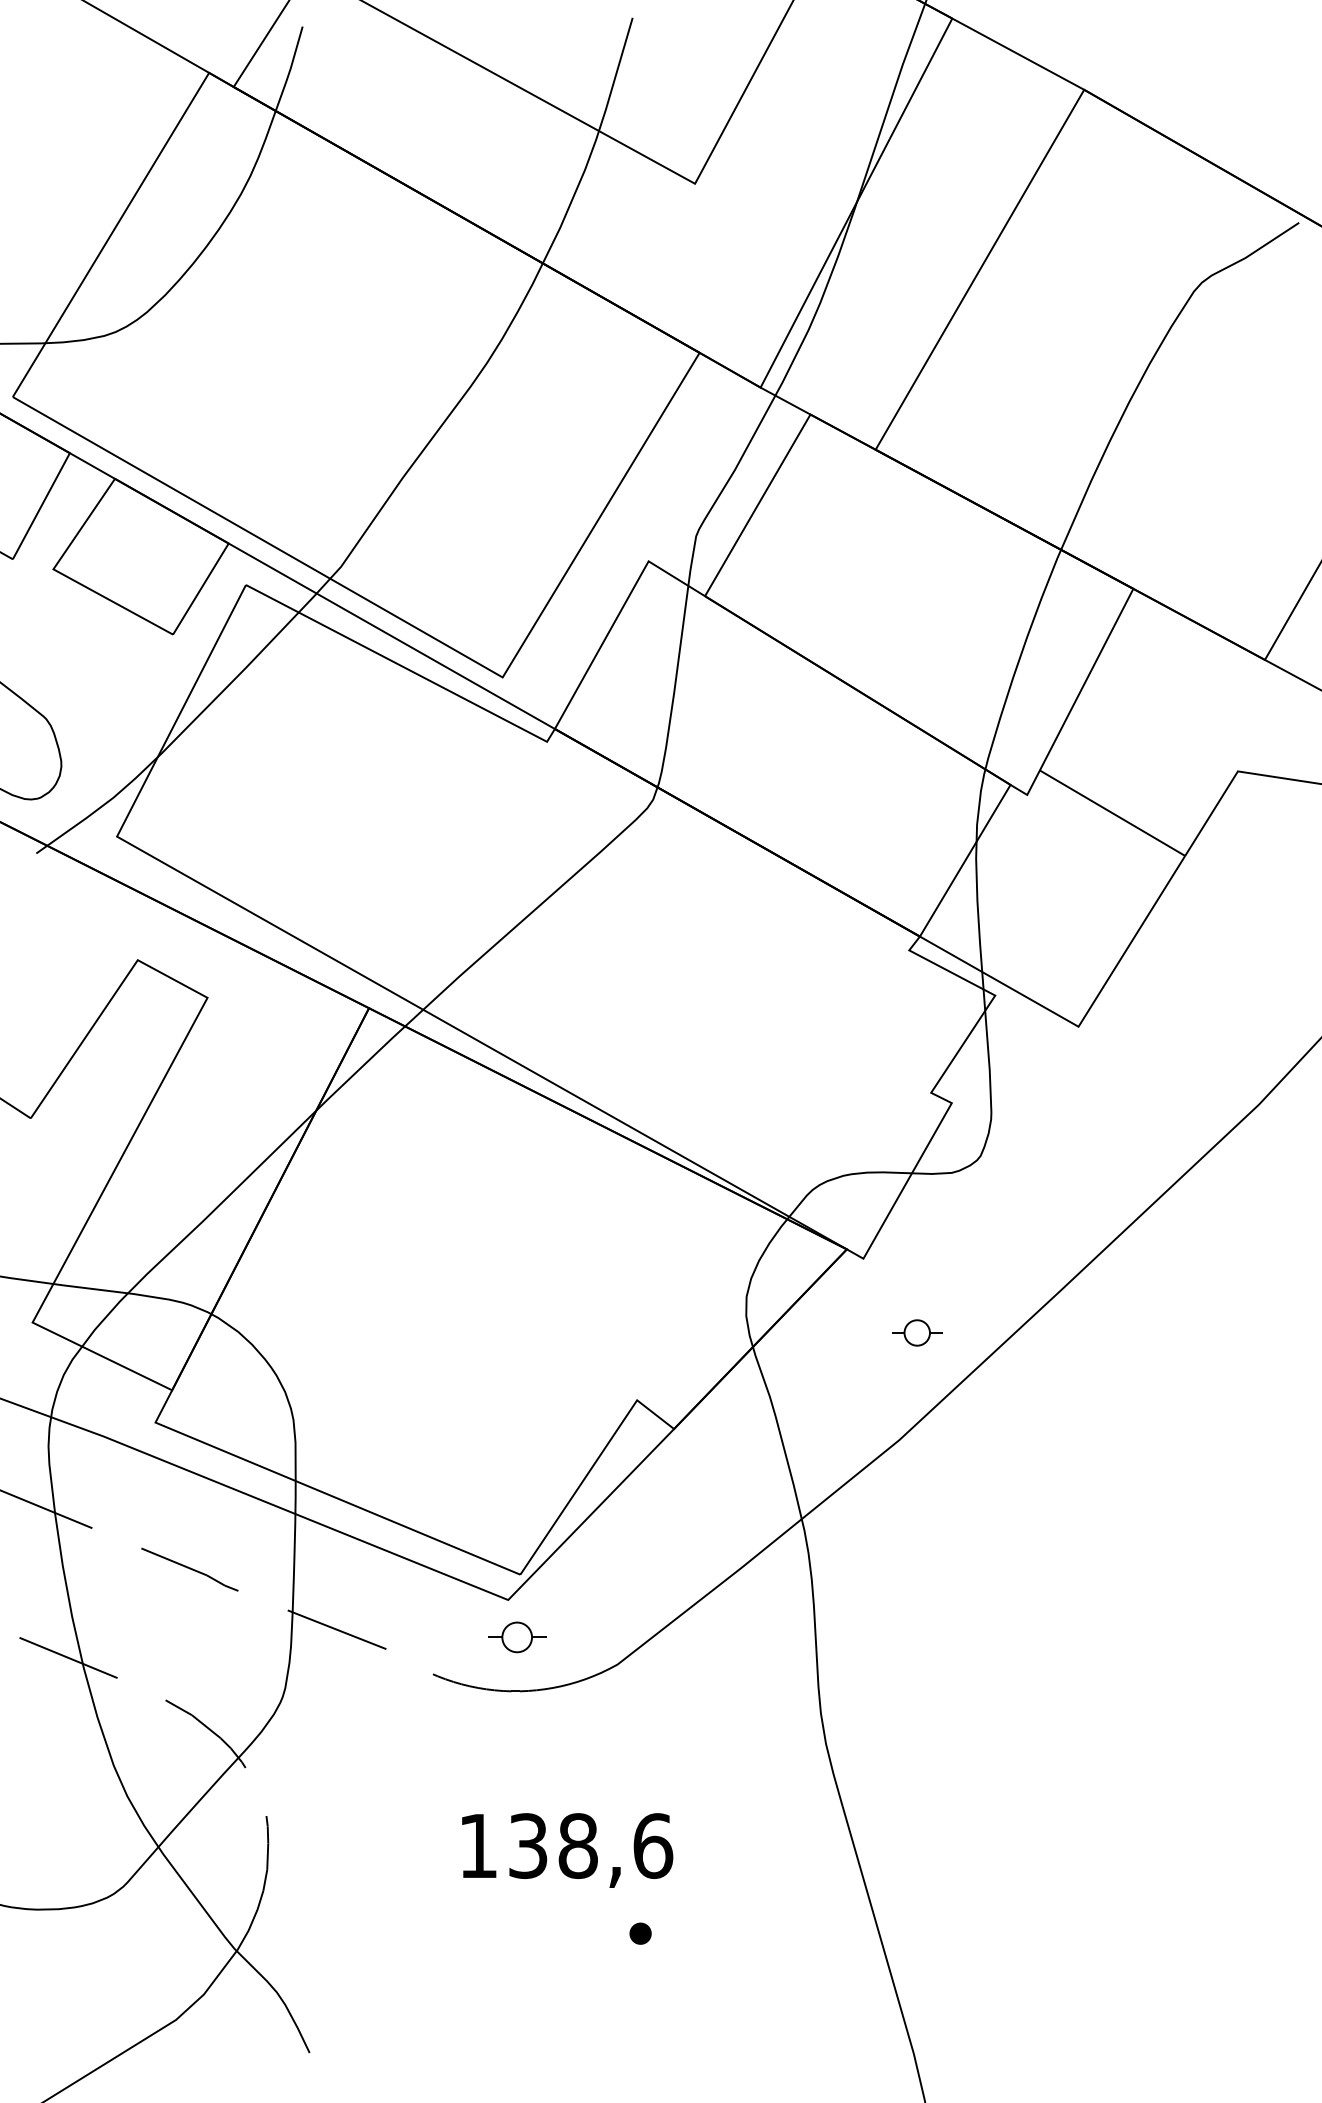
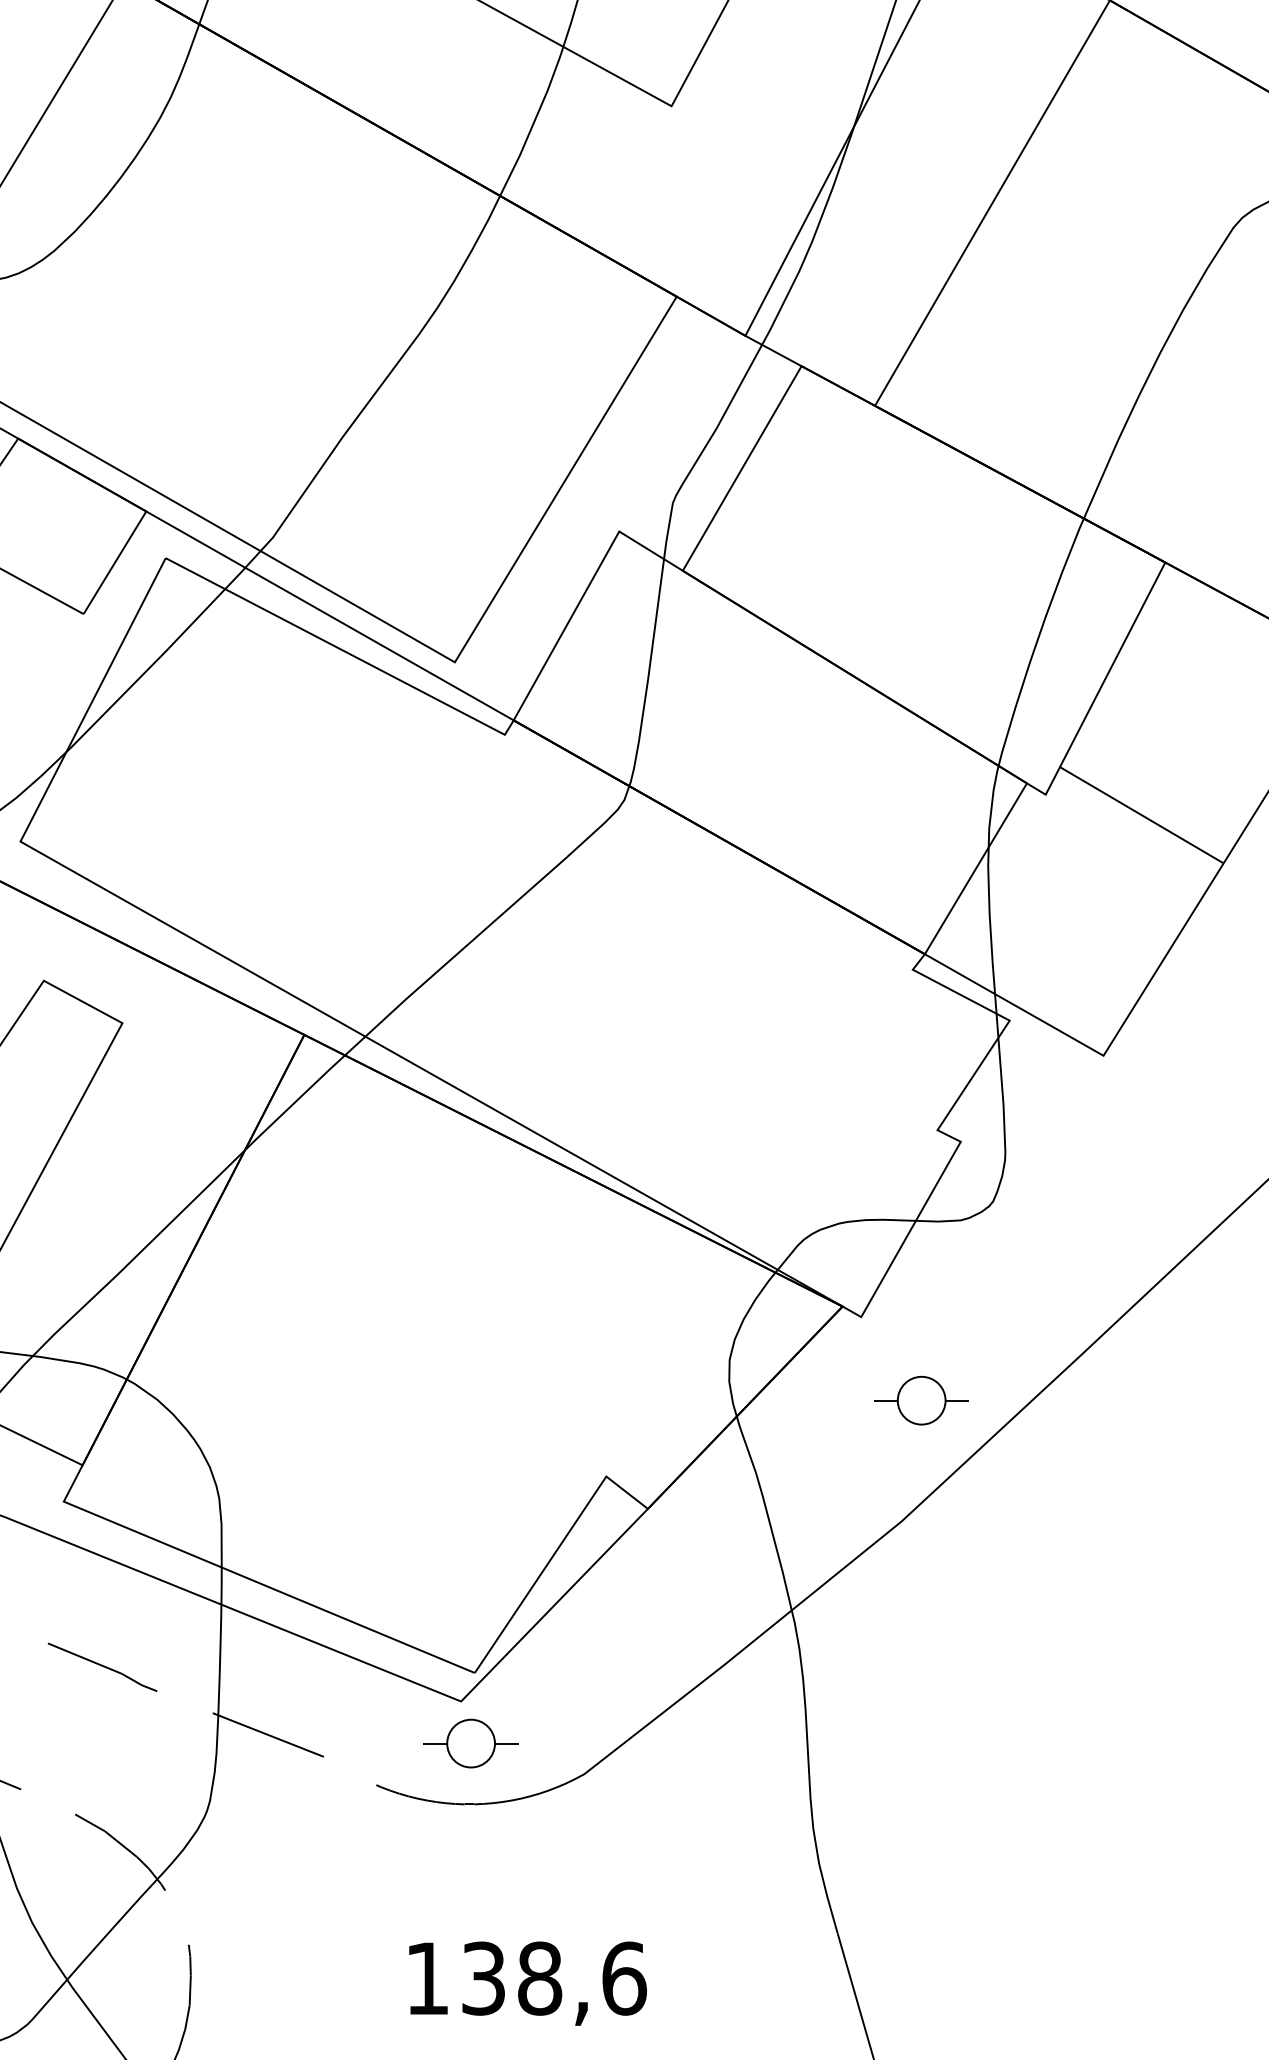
part: (917, 1332) -> (922, 1400), size x1.67
part: (517, 1637) -> (471, 1743), size x1.43

